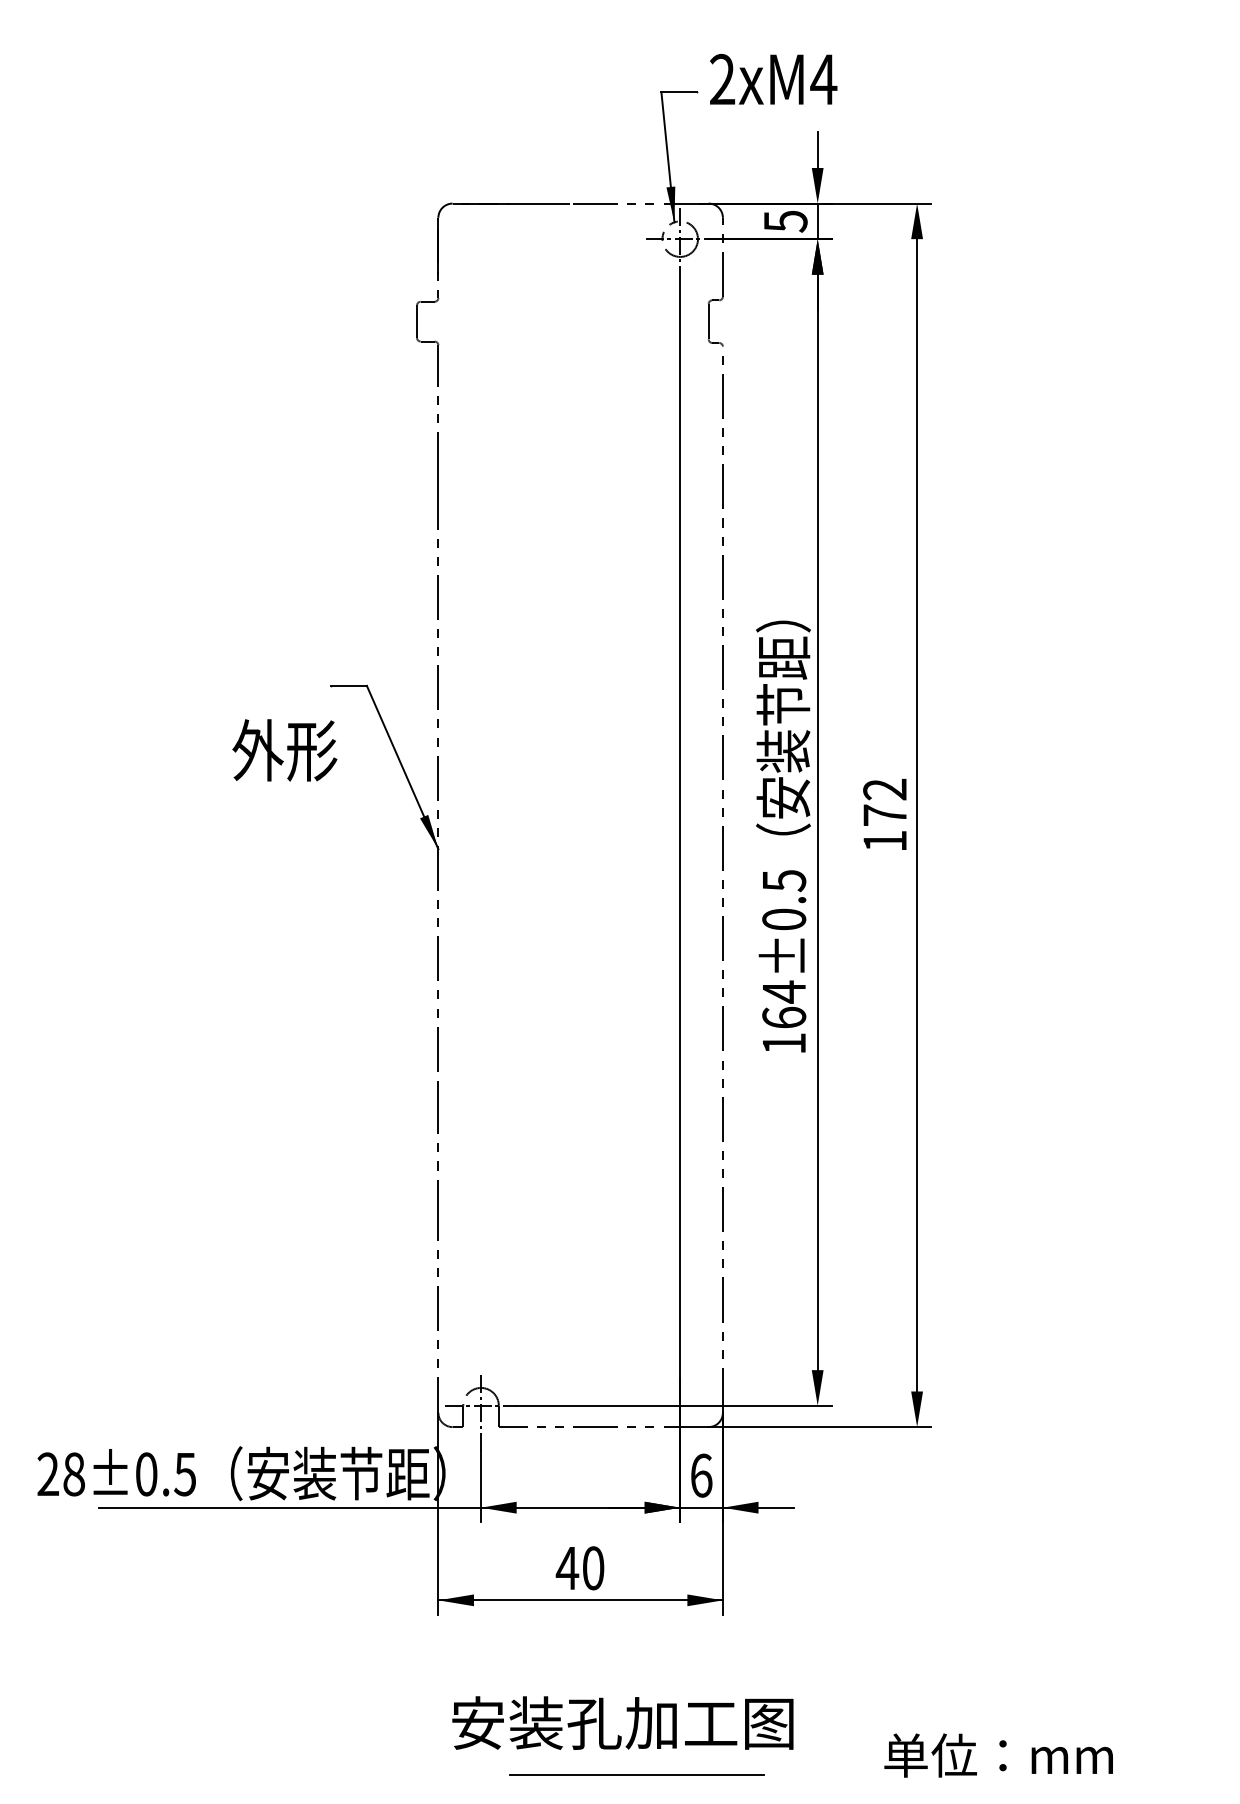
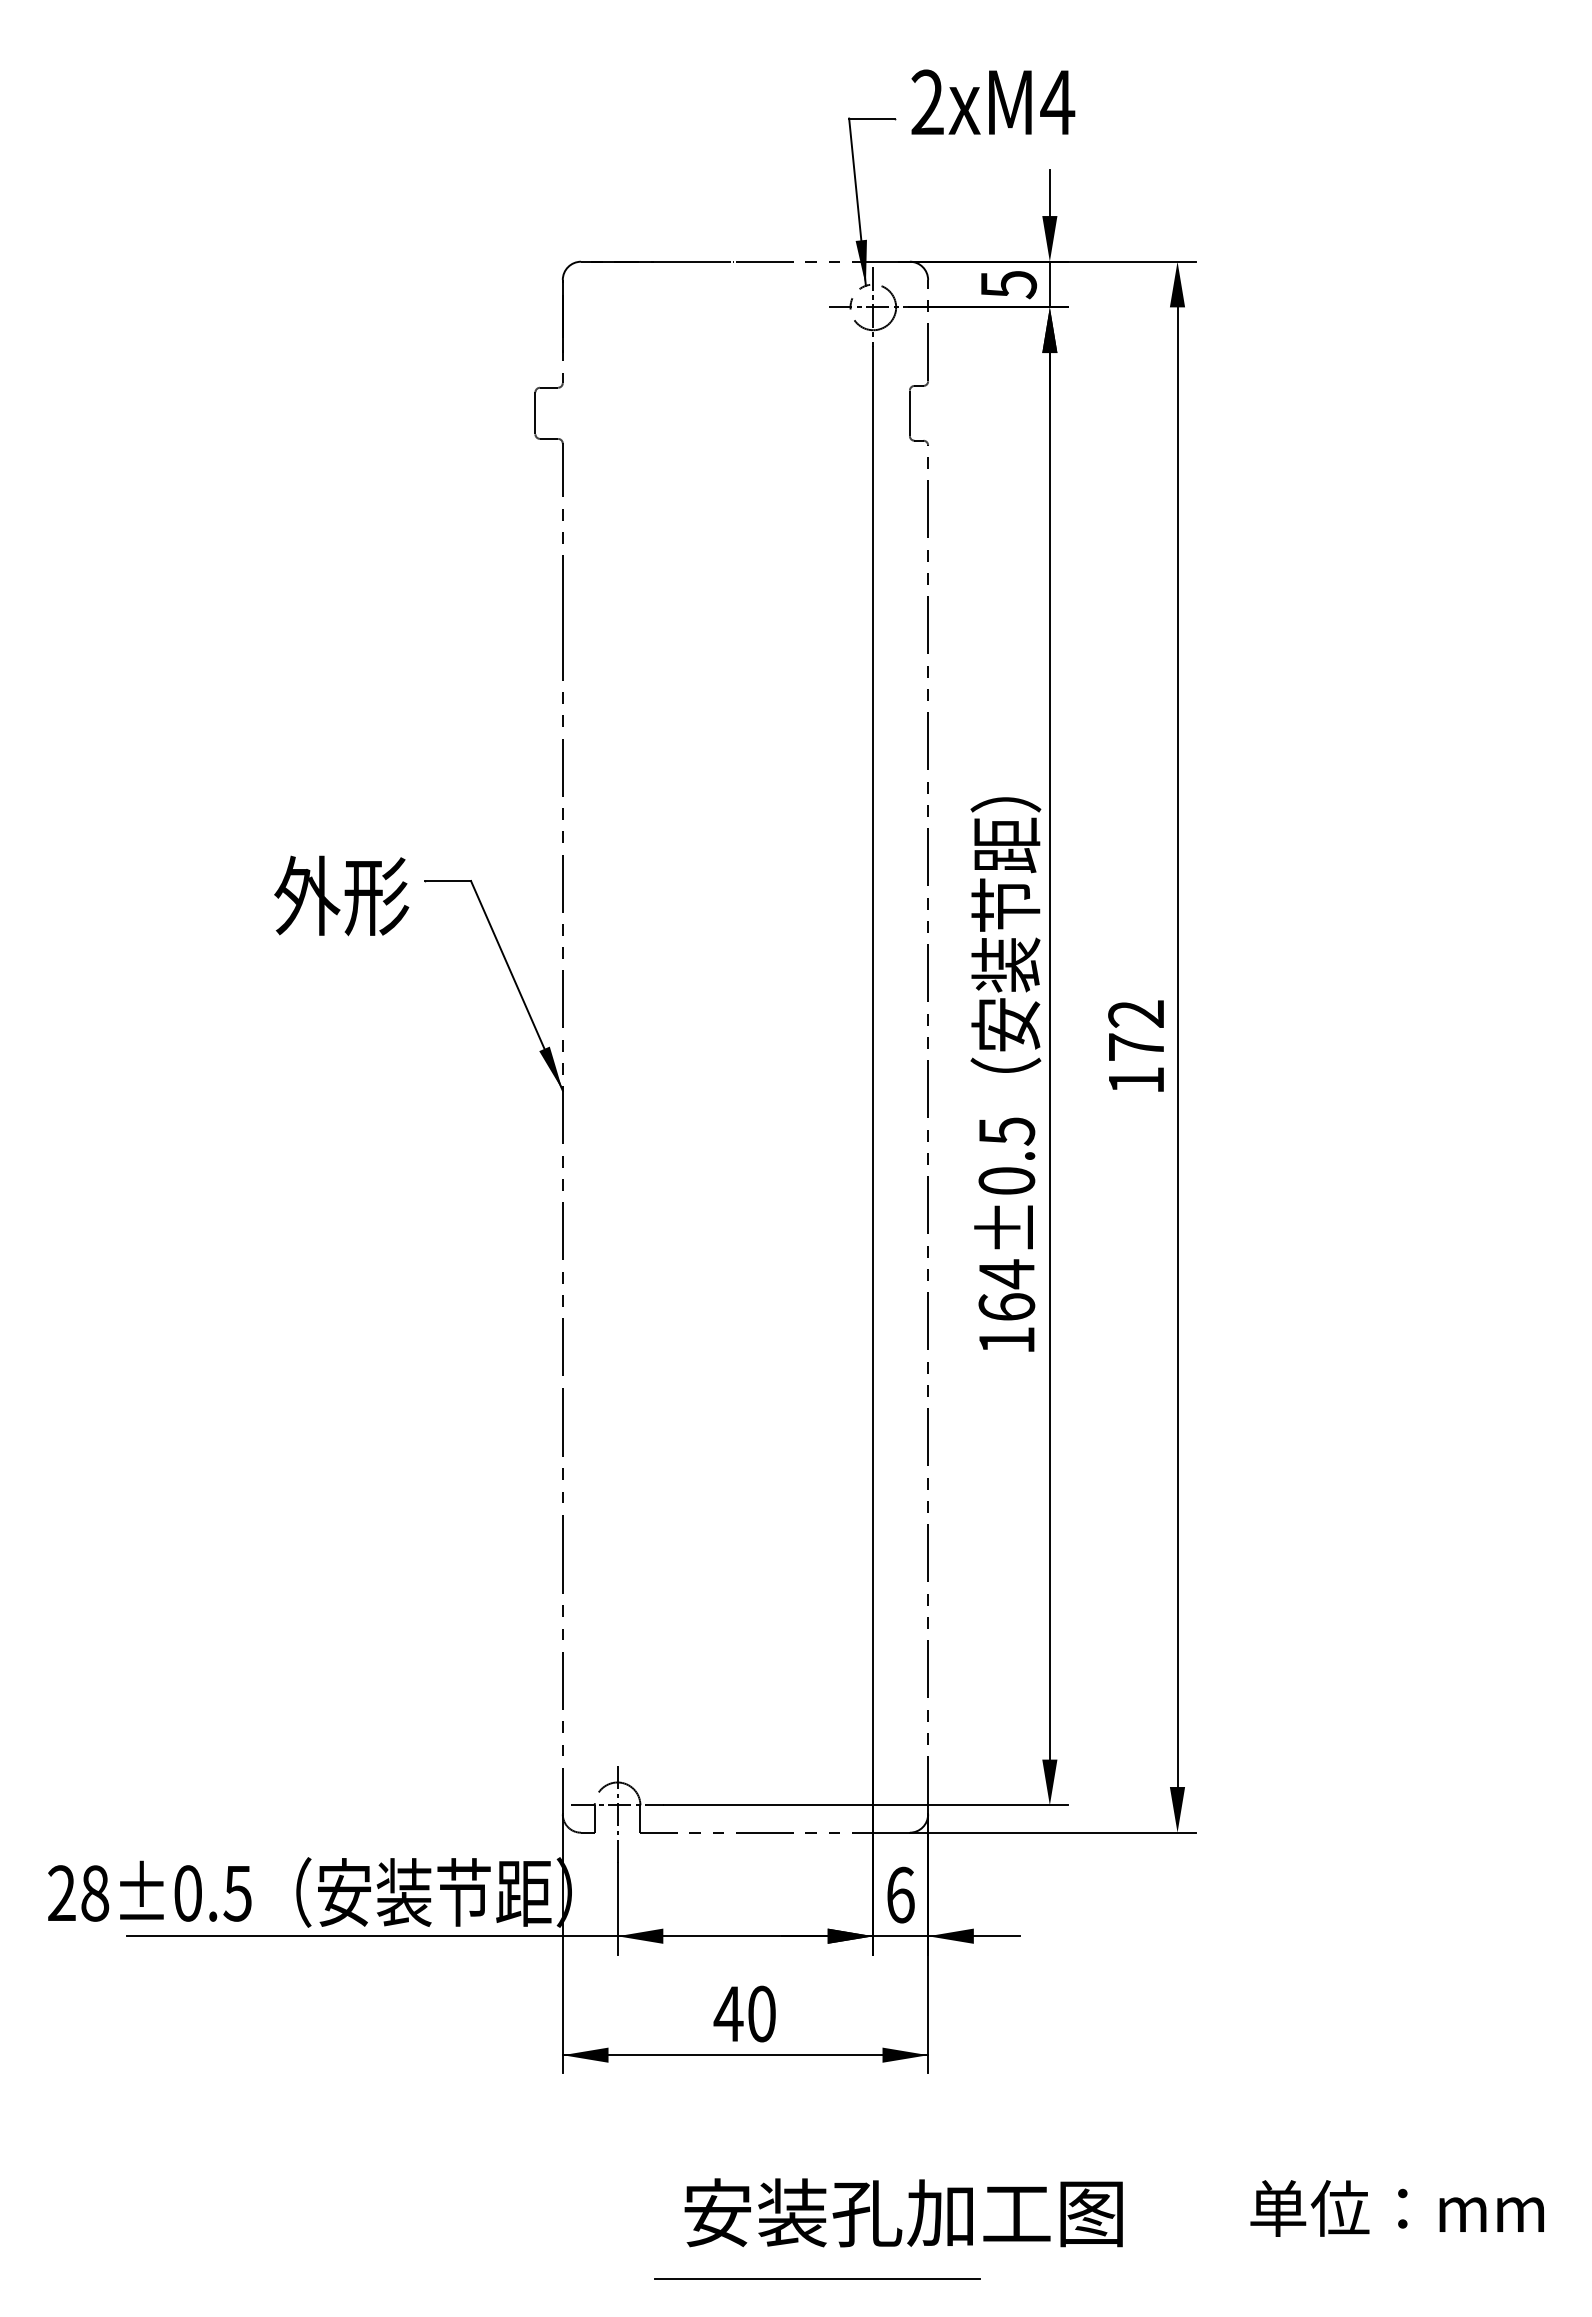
text: (284, 750) -> (341, 895), moved
text: (622, 1722) -> (903, 2212), moved
text: (998, 1755) -> (1396, 2208), moved

